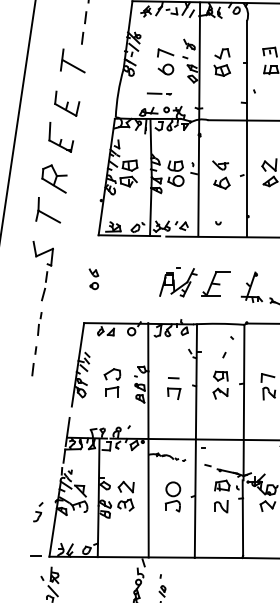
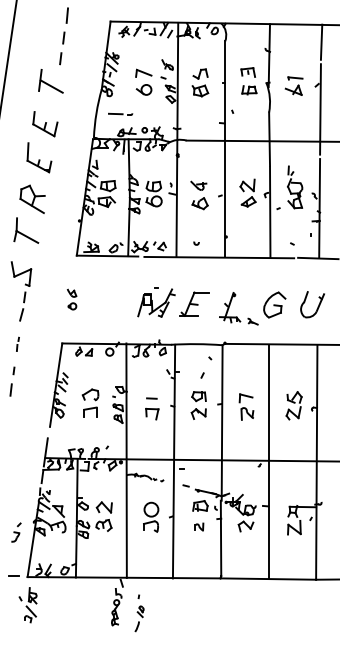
part: (159, 93) -> (120, 113), moved
part: (39, 324) -> (17, 344), size x0.6
part: (221, 506) -> (199, 526), size x0.6

